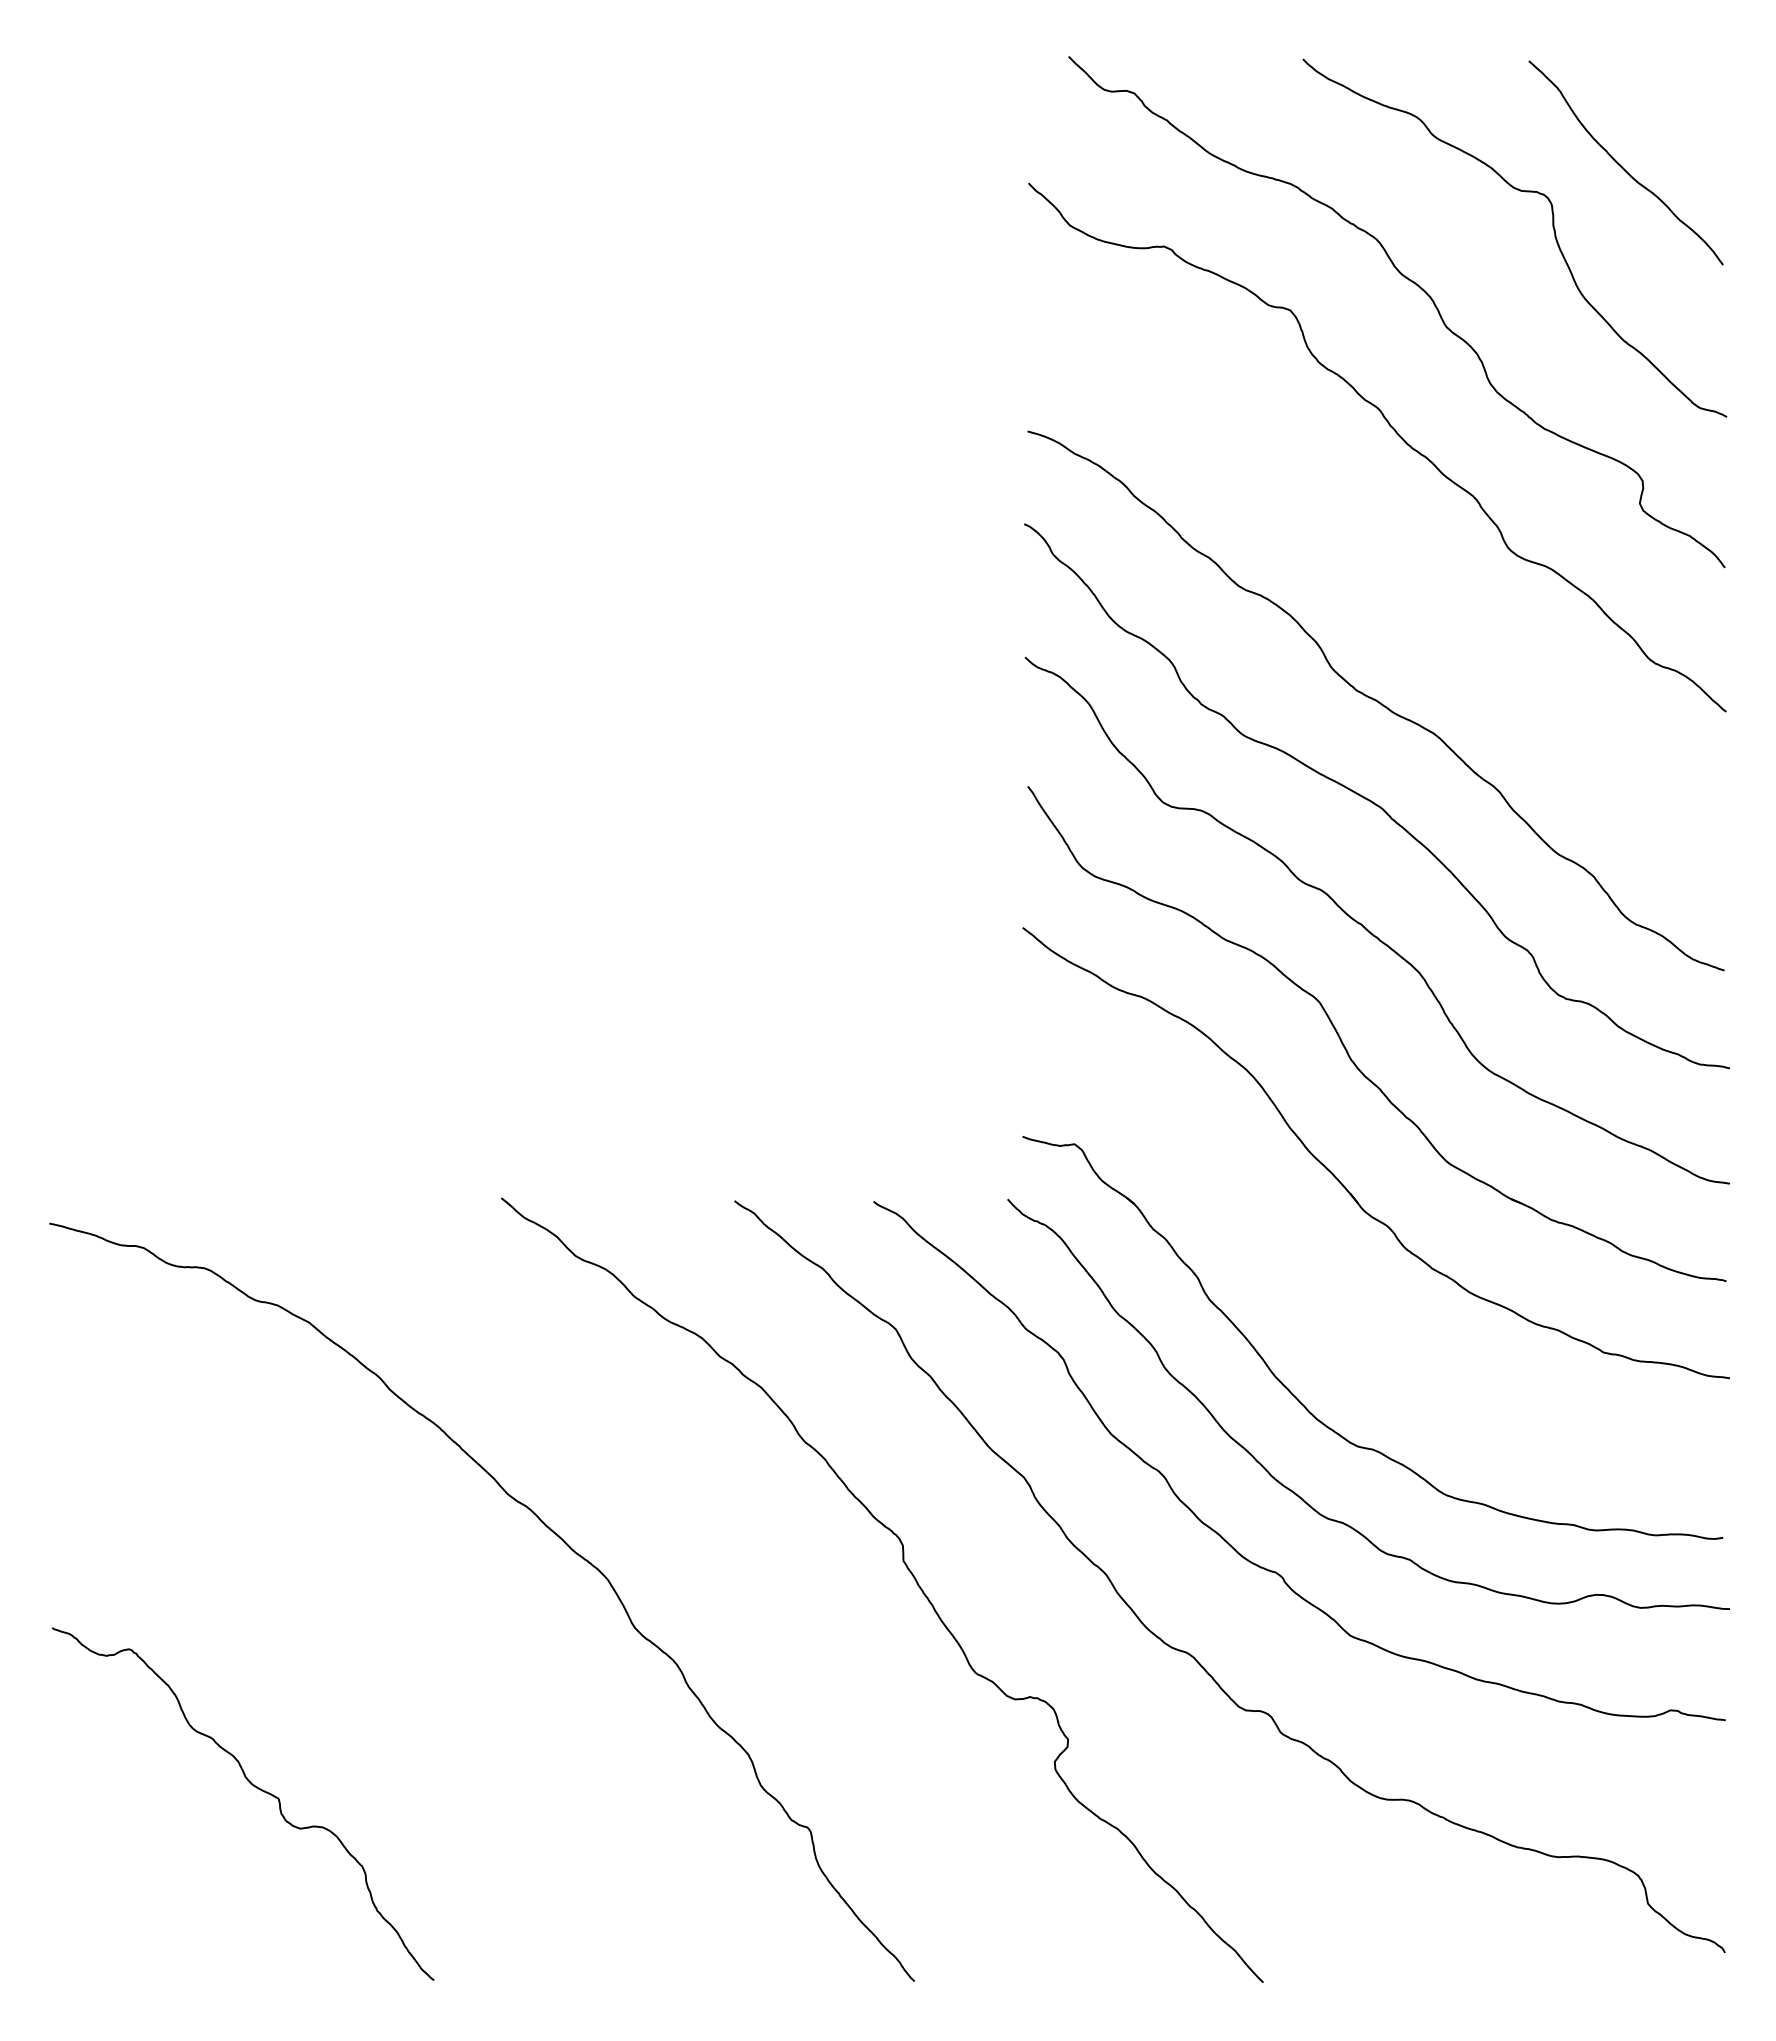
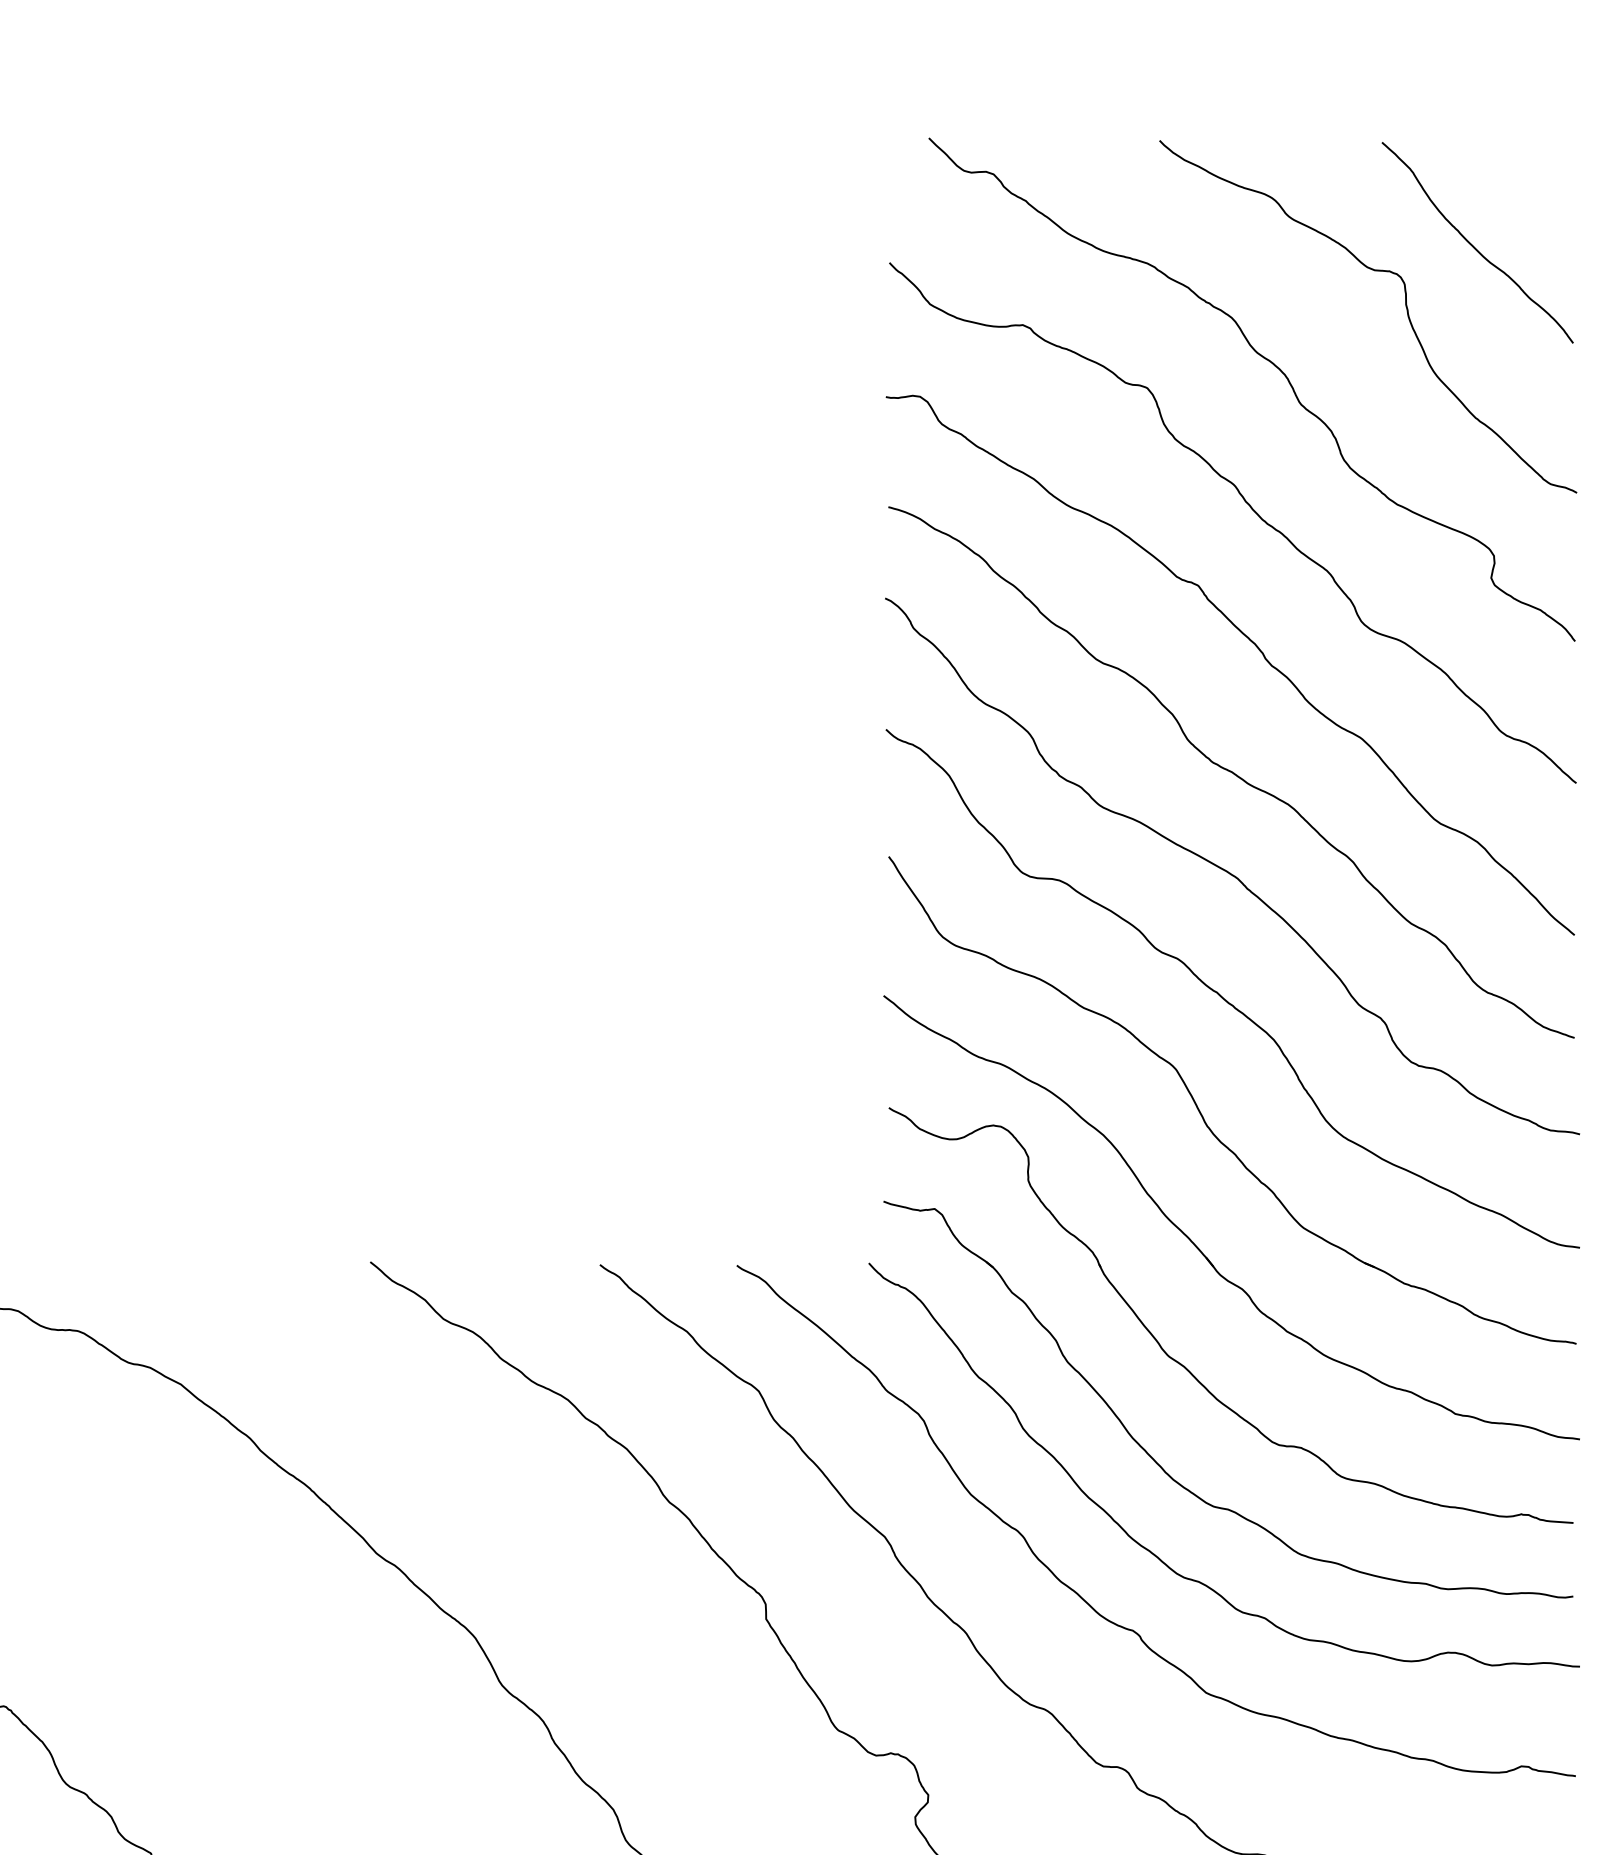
curve: (1395, 568) -> (1250, 642), added
part: (1328, 1303) -> (1184, 1365), added

